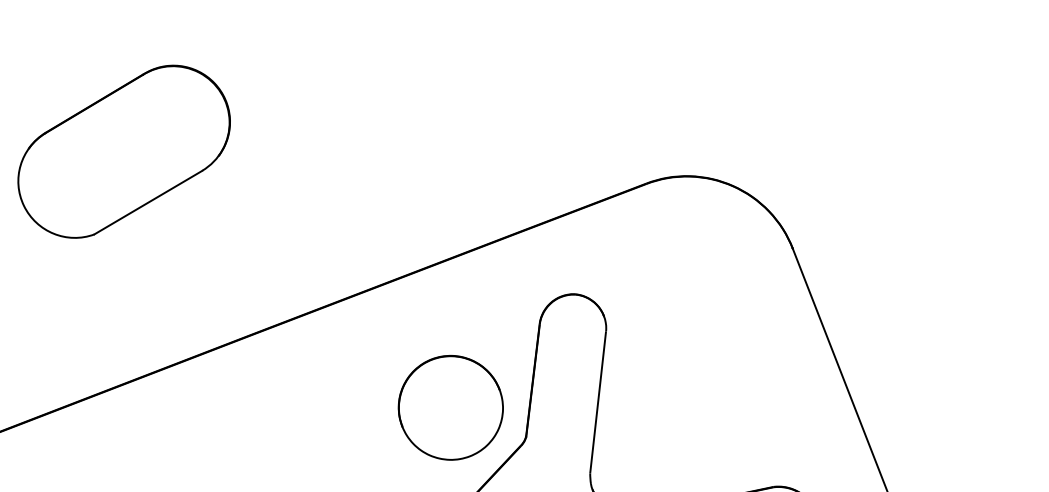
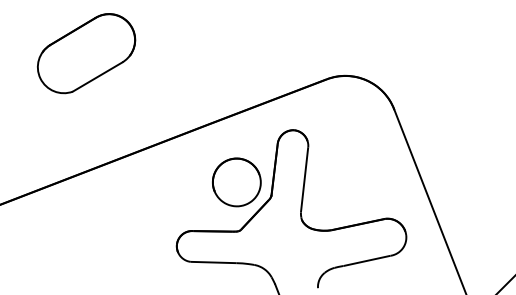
part: (124, 151) -> (86, 53), moved

